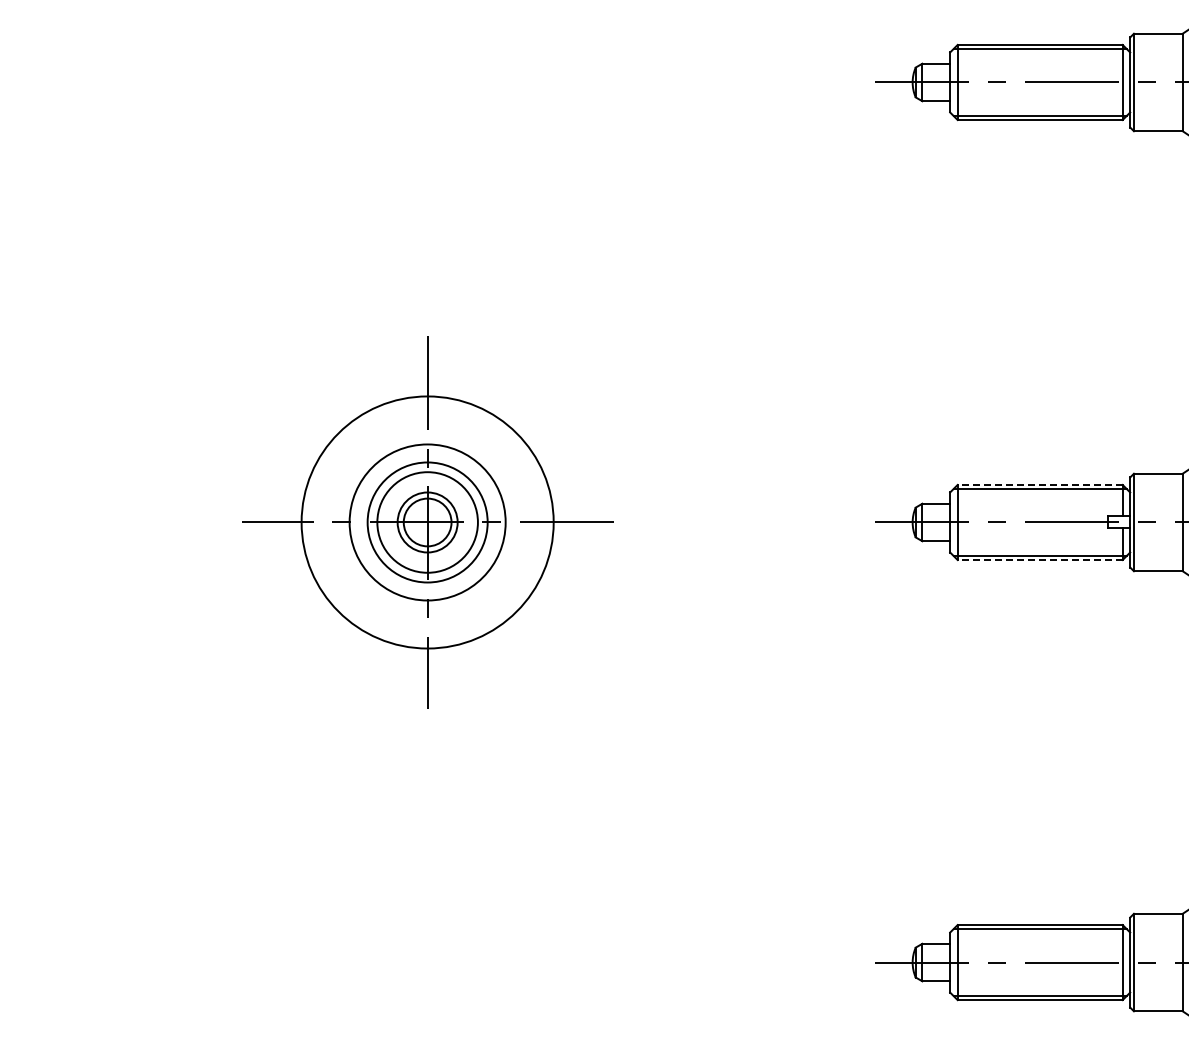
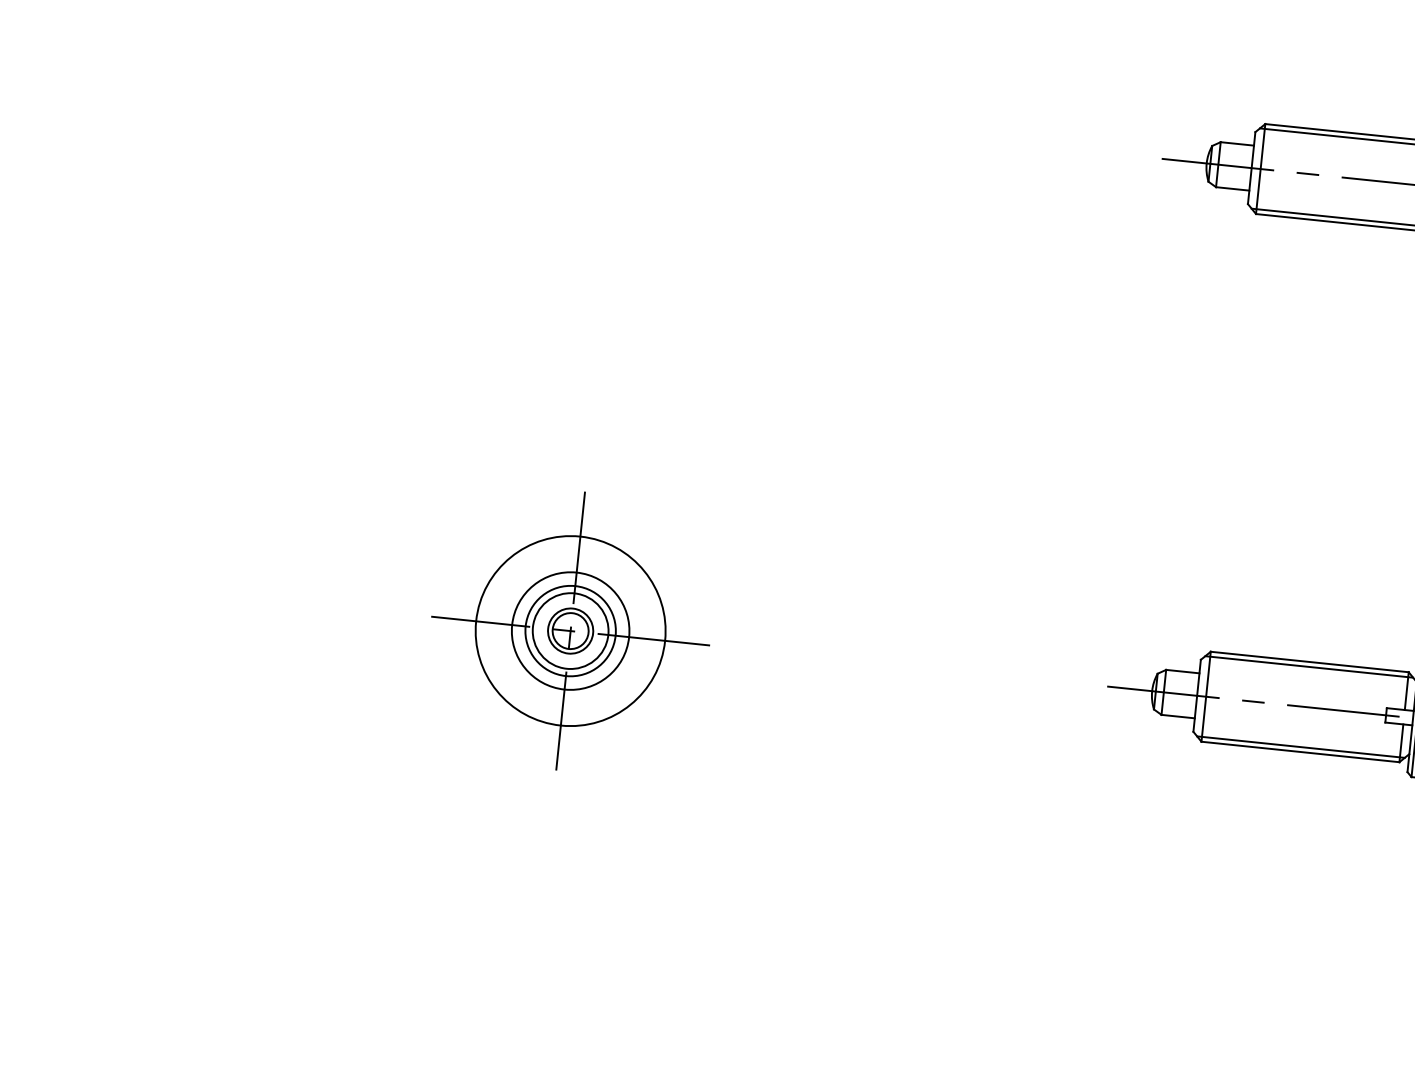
line: (1040, 484) -> (1310, 661), dashed -> solid
part: (427, 522) -> (570, 631), size x0.62
line: (1040, 560) -> (1300, 752), dashed -> solid

